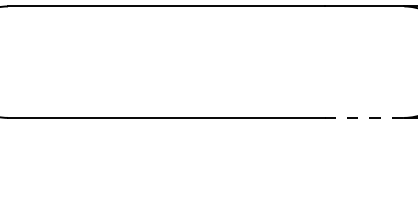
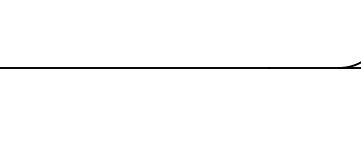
line: (364, 117) -> (303, 67), dashed -> solid

